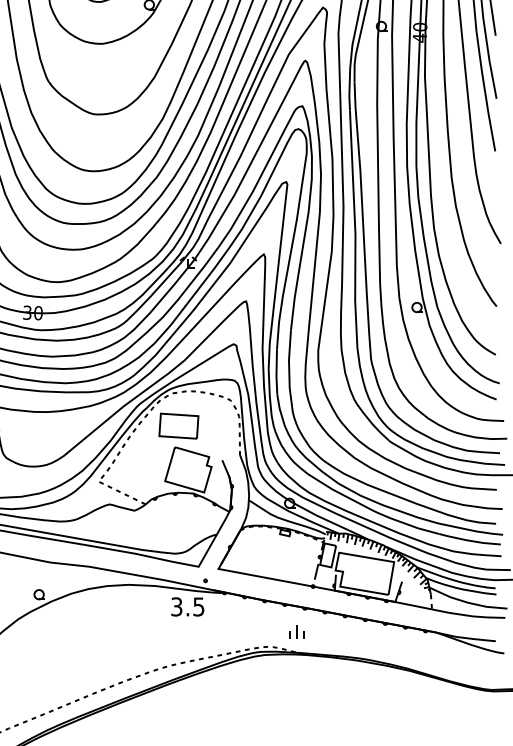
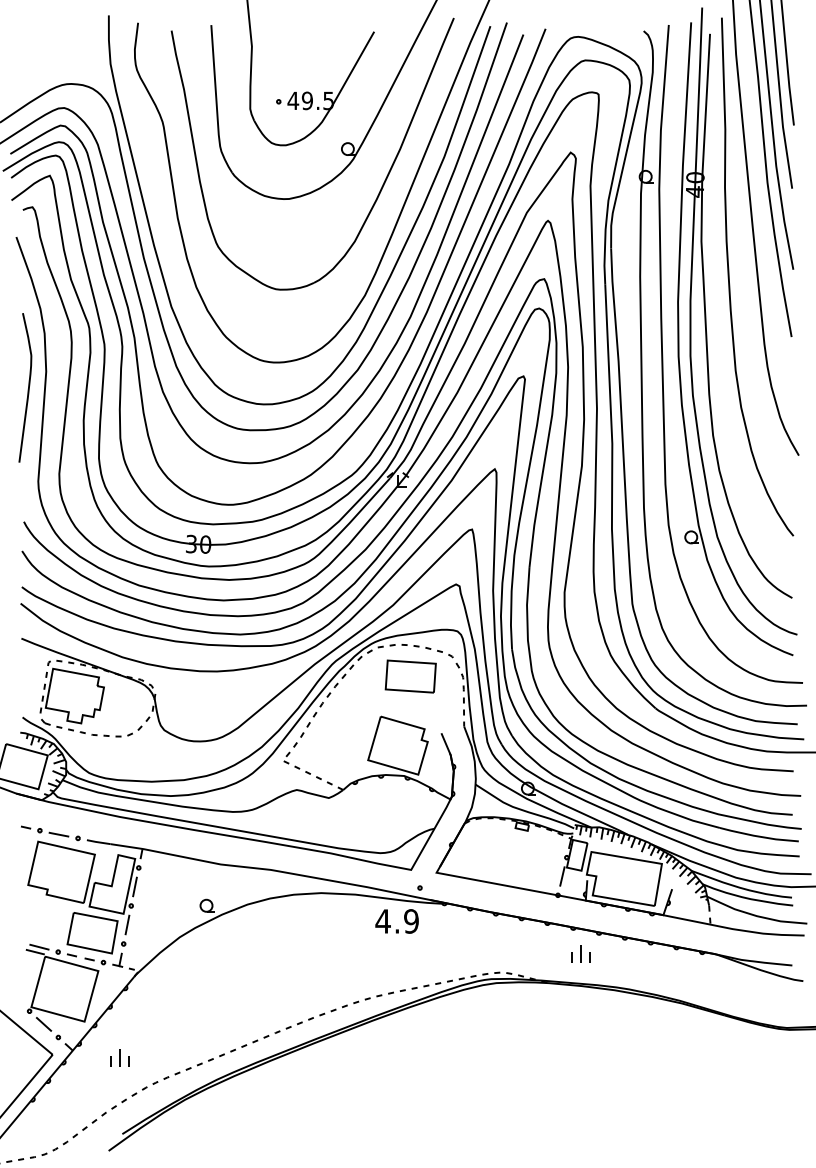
part: (178, 426) -> (410, 676), moved
text: (187, 606) -> (396, 921), 3.5 -> 4.9
part: (296, 631) -> (580, 953), moved

